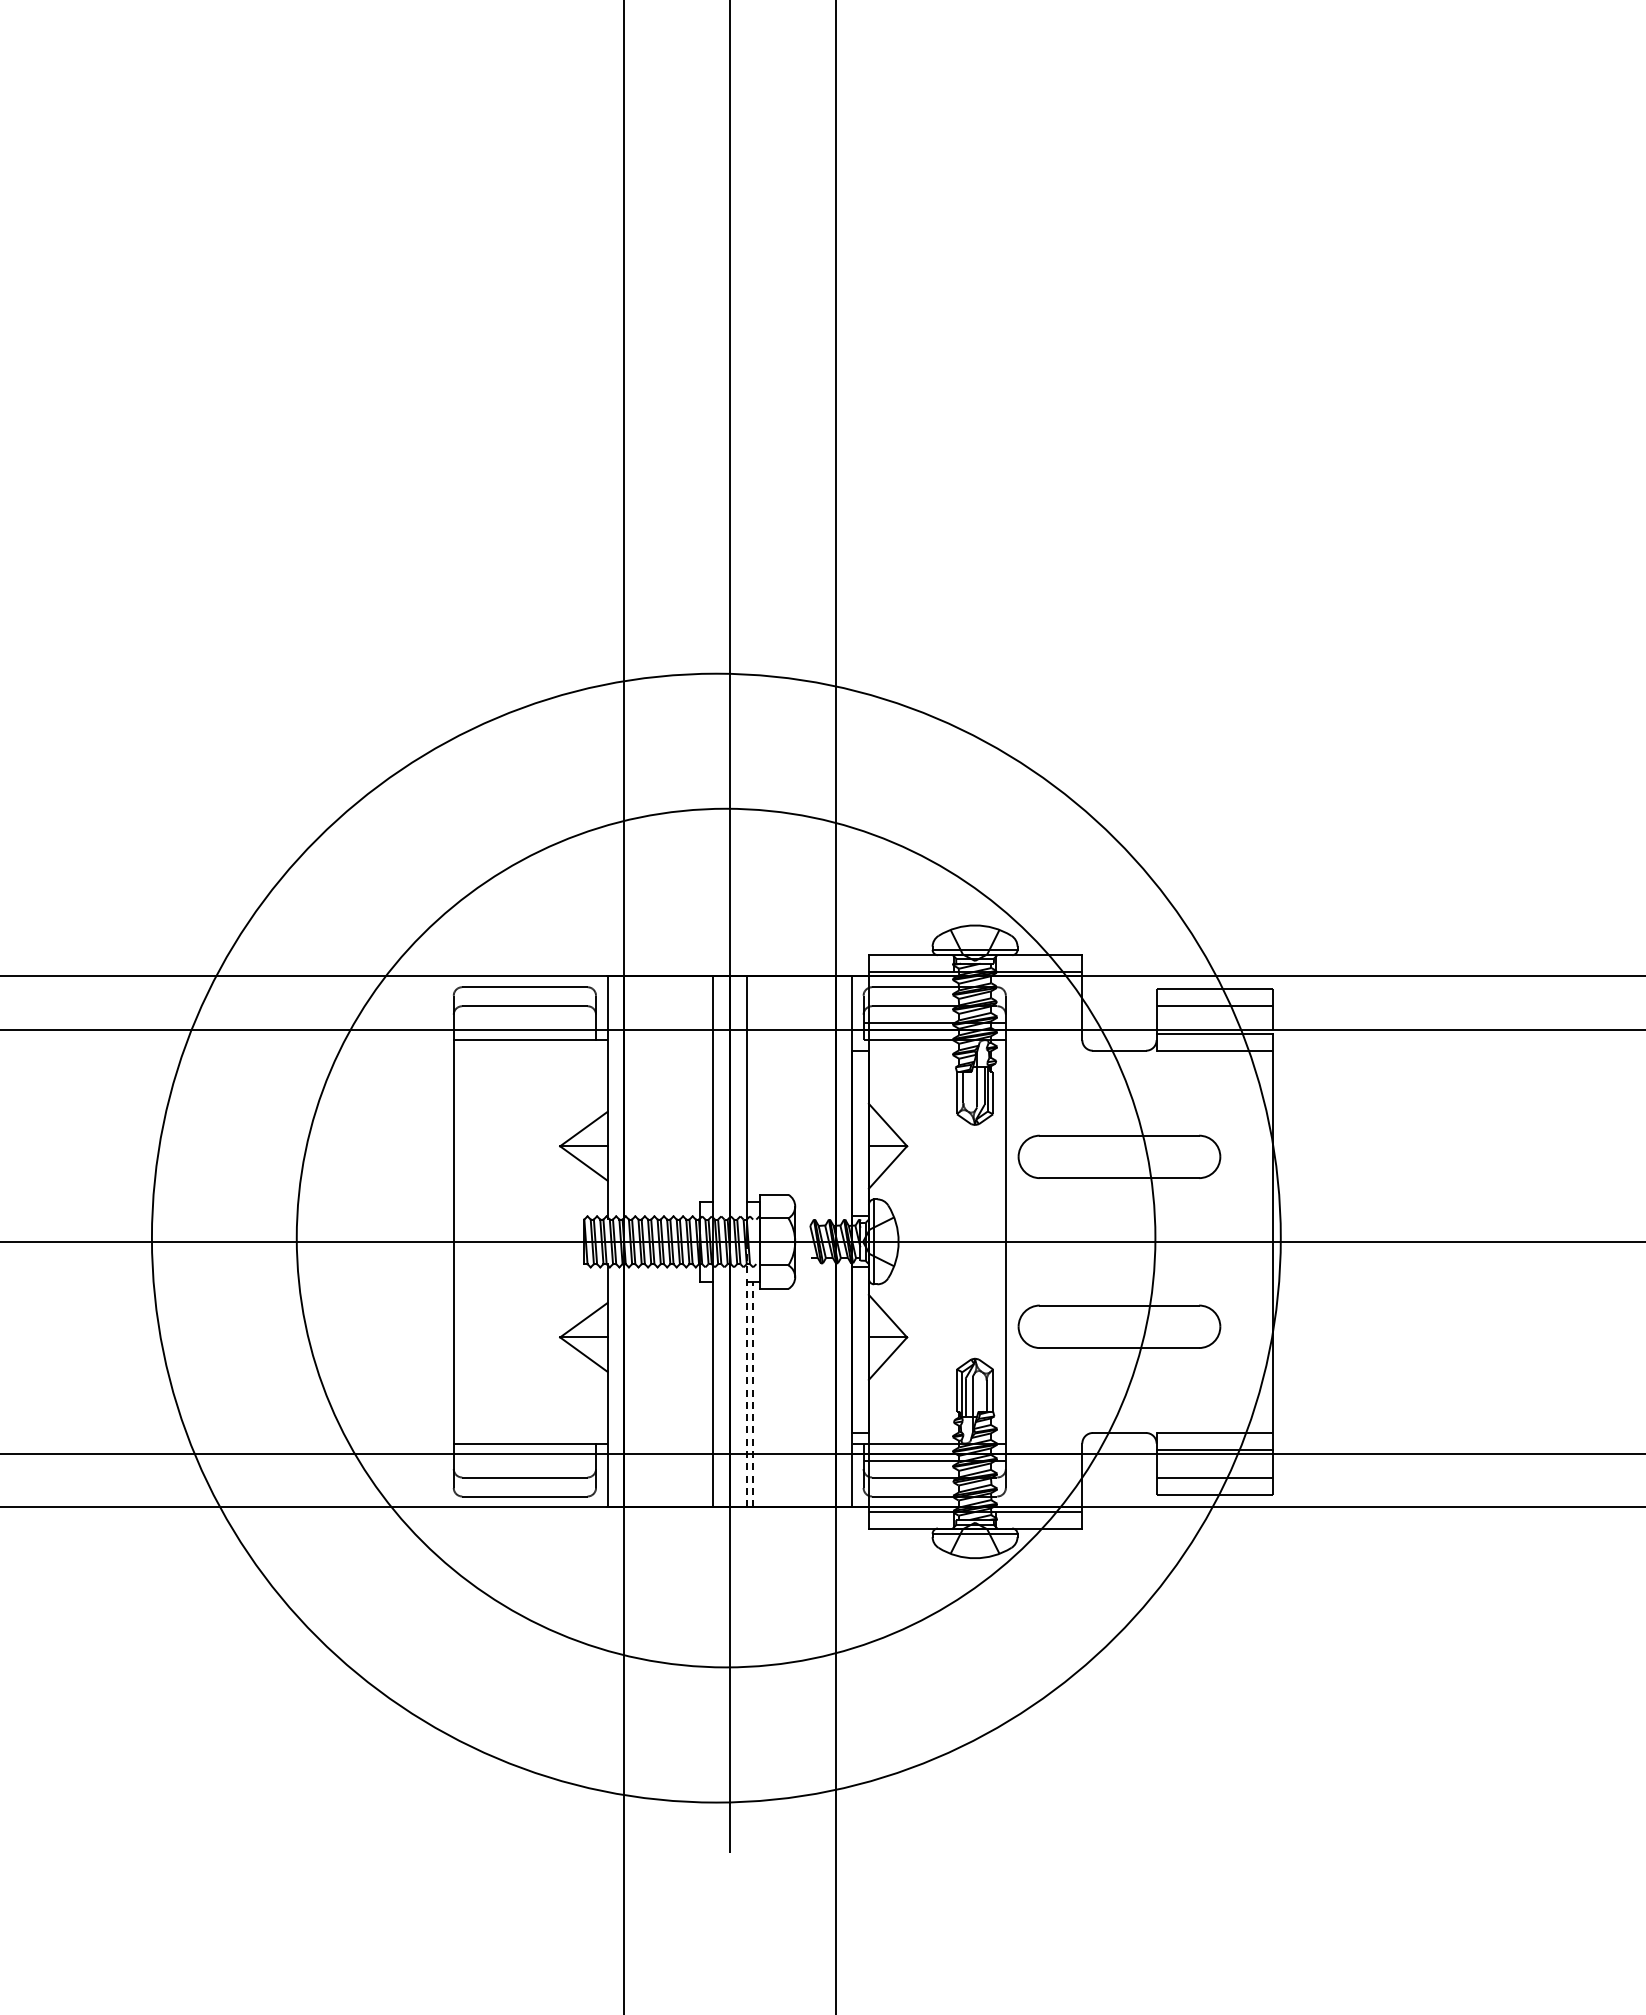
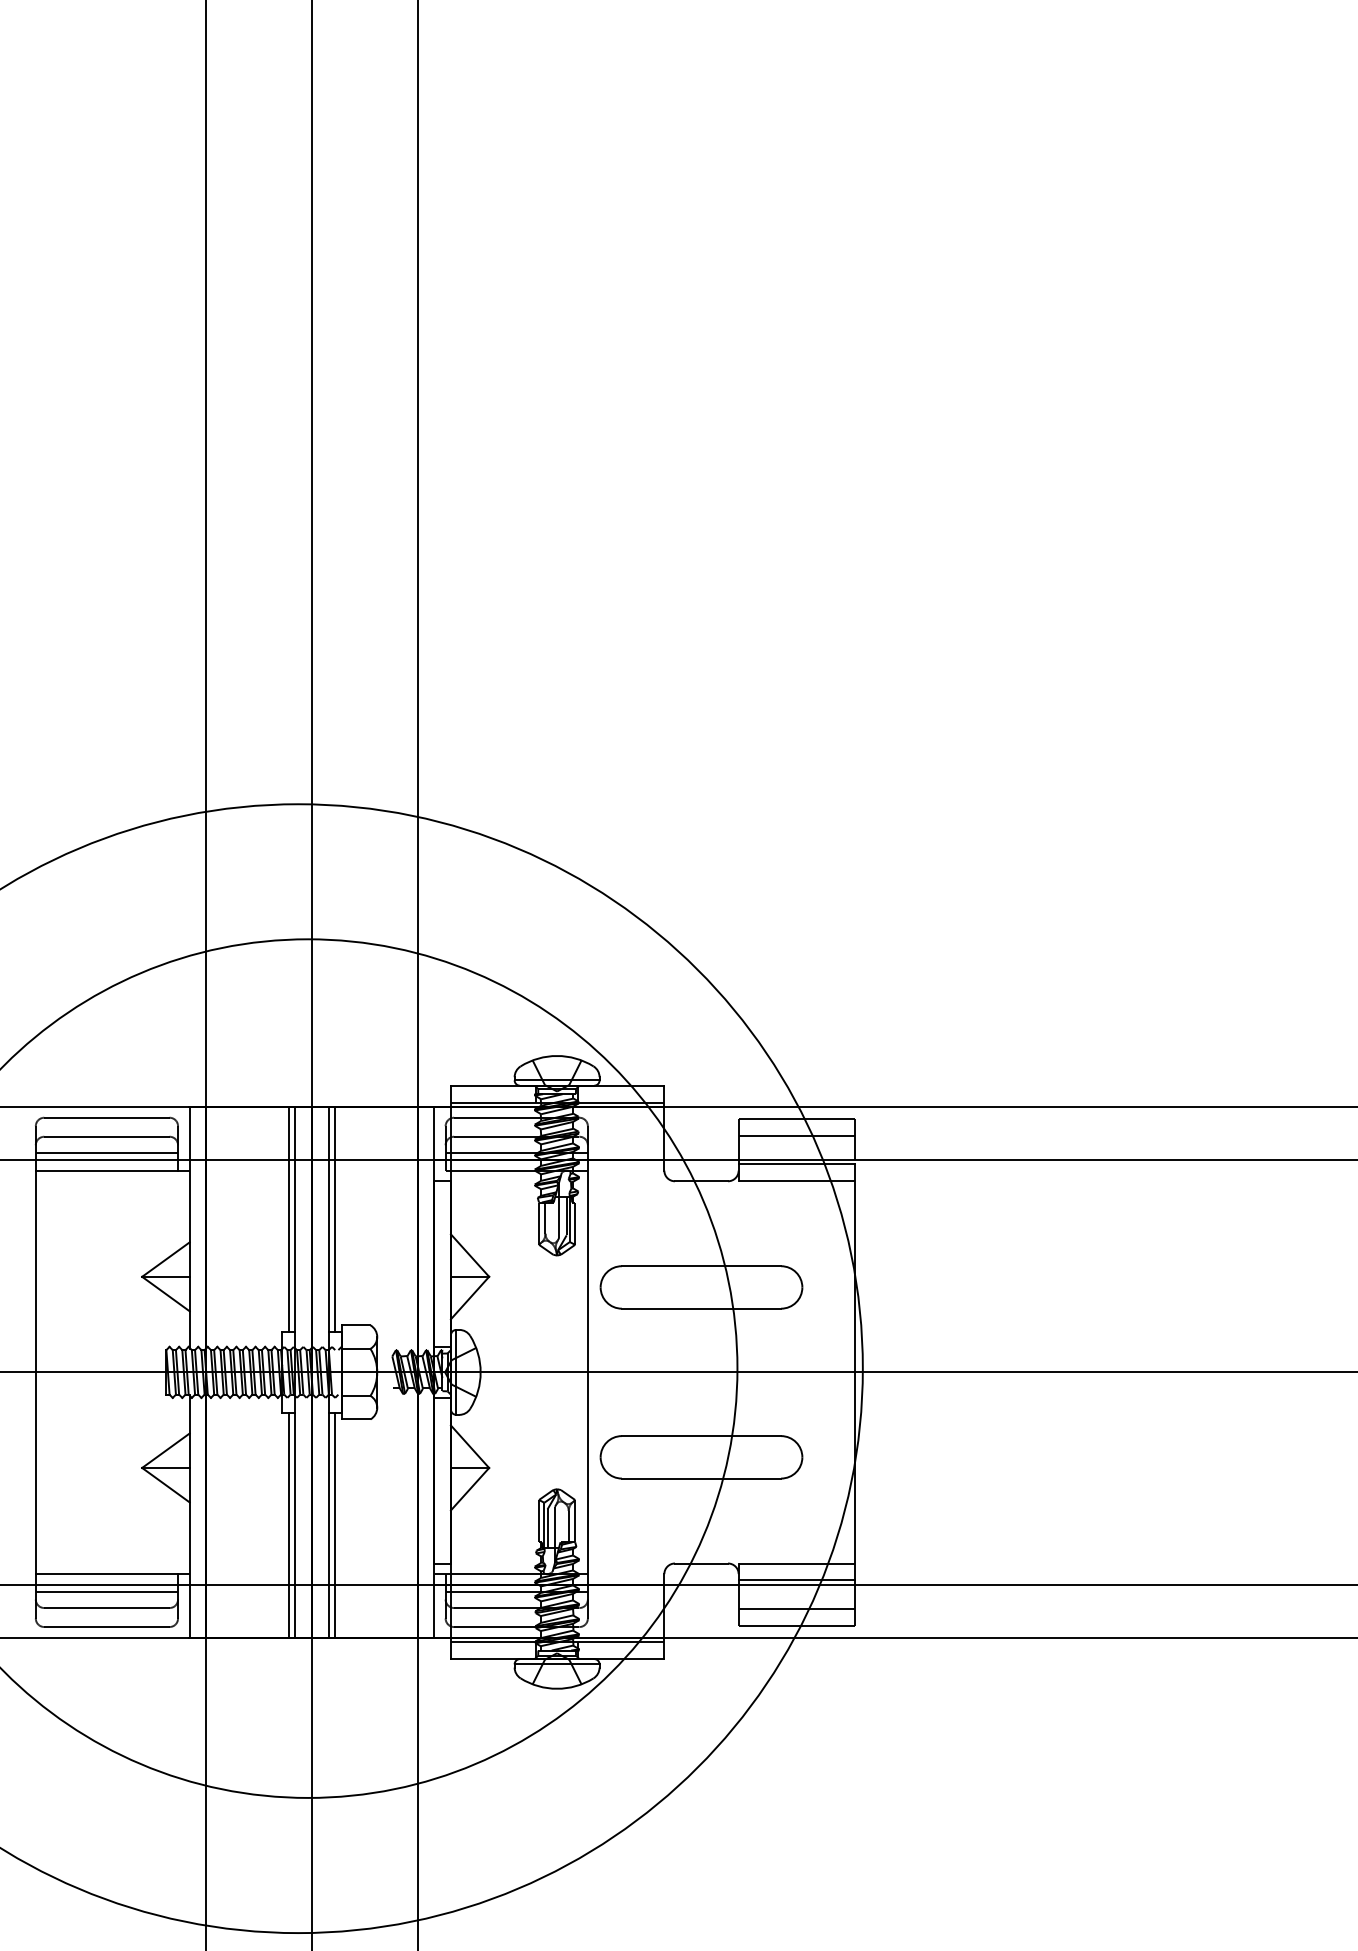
line: (524, 1022) -> (106, 1153), added
line: (706, 1088) -> (288, 1219), added
line: (753, 1088) -> (335, 1219), added
line: (746, 1374) -> (328, 1505), dashed -> solid
line: (706, 1394) -> (288, 1525), added
line: (753, 1394) -> (335, 1525), dashed -> solid
line: (524, 1461) -> (106, 1592), added

